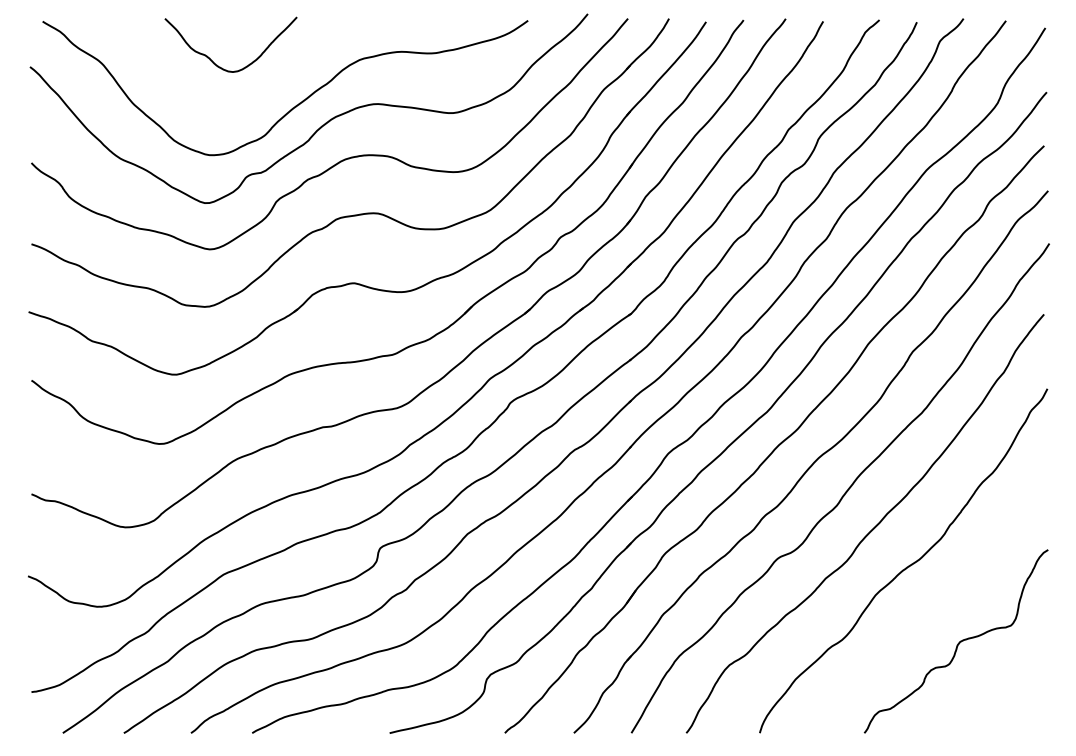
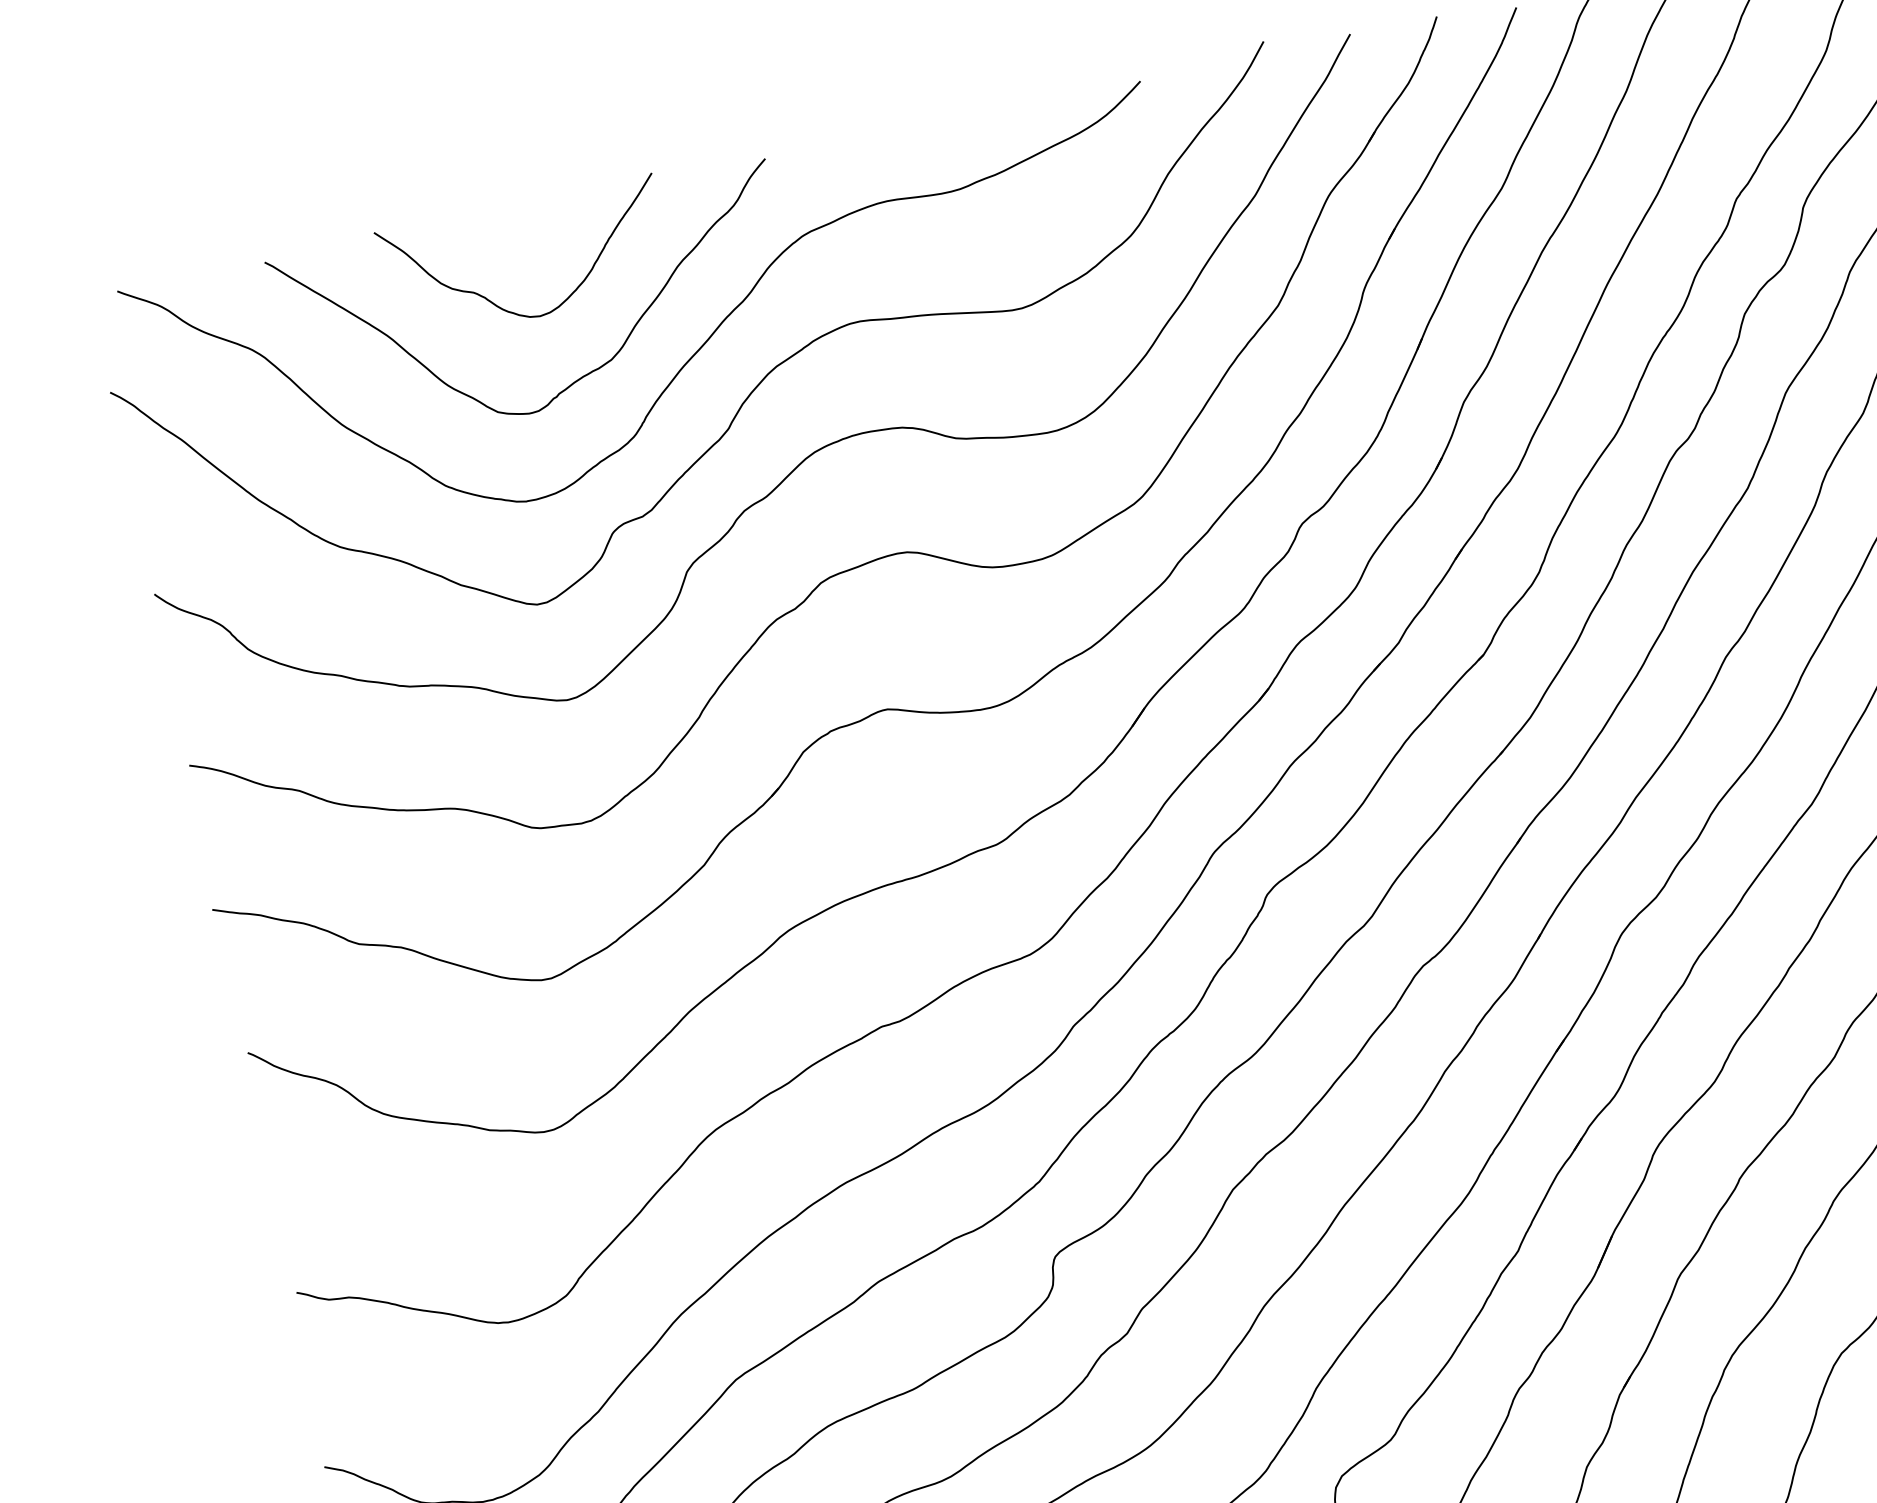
curve: (246, 102) -> (581, 374), added

